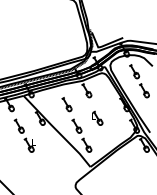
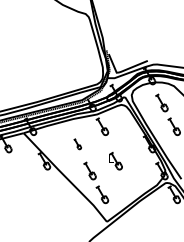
part: (66, 104) -> (77, 143), size x0.6
part: (24, 135) -> (24, 182), removed

